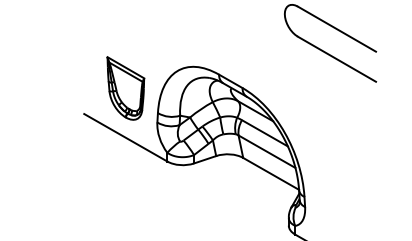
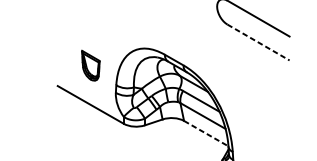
line: (337, 59) -> (259, 42), solid -> dashed
part: (125, 88) -> (90, 65), size x0.6
line: (271, 174) -> (206, 134), solid -> dashed

